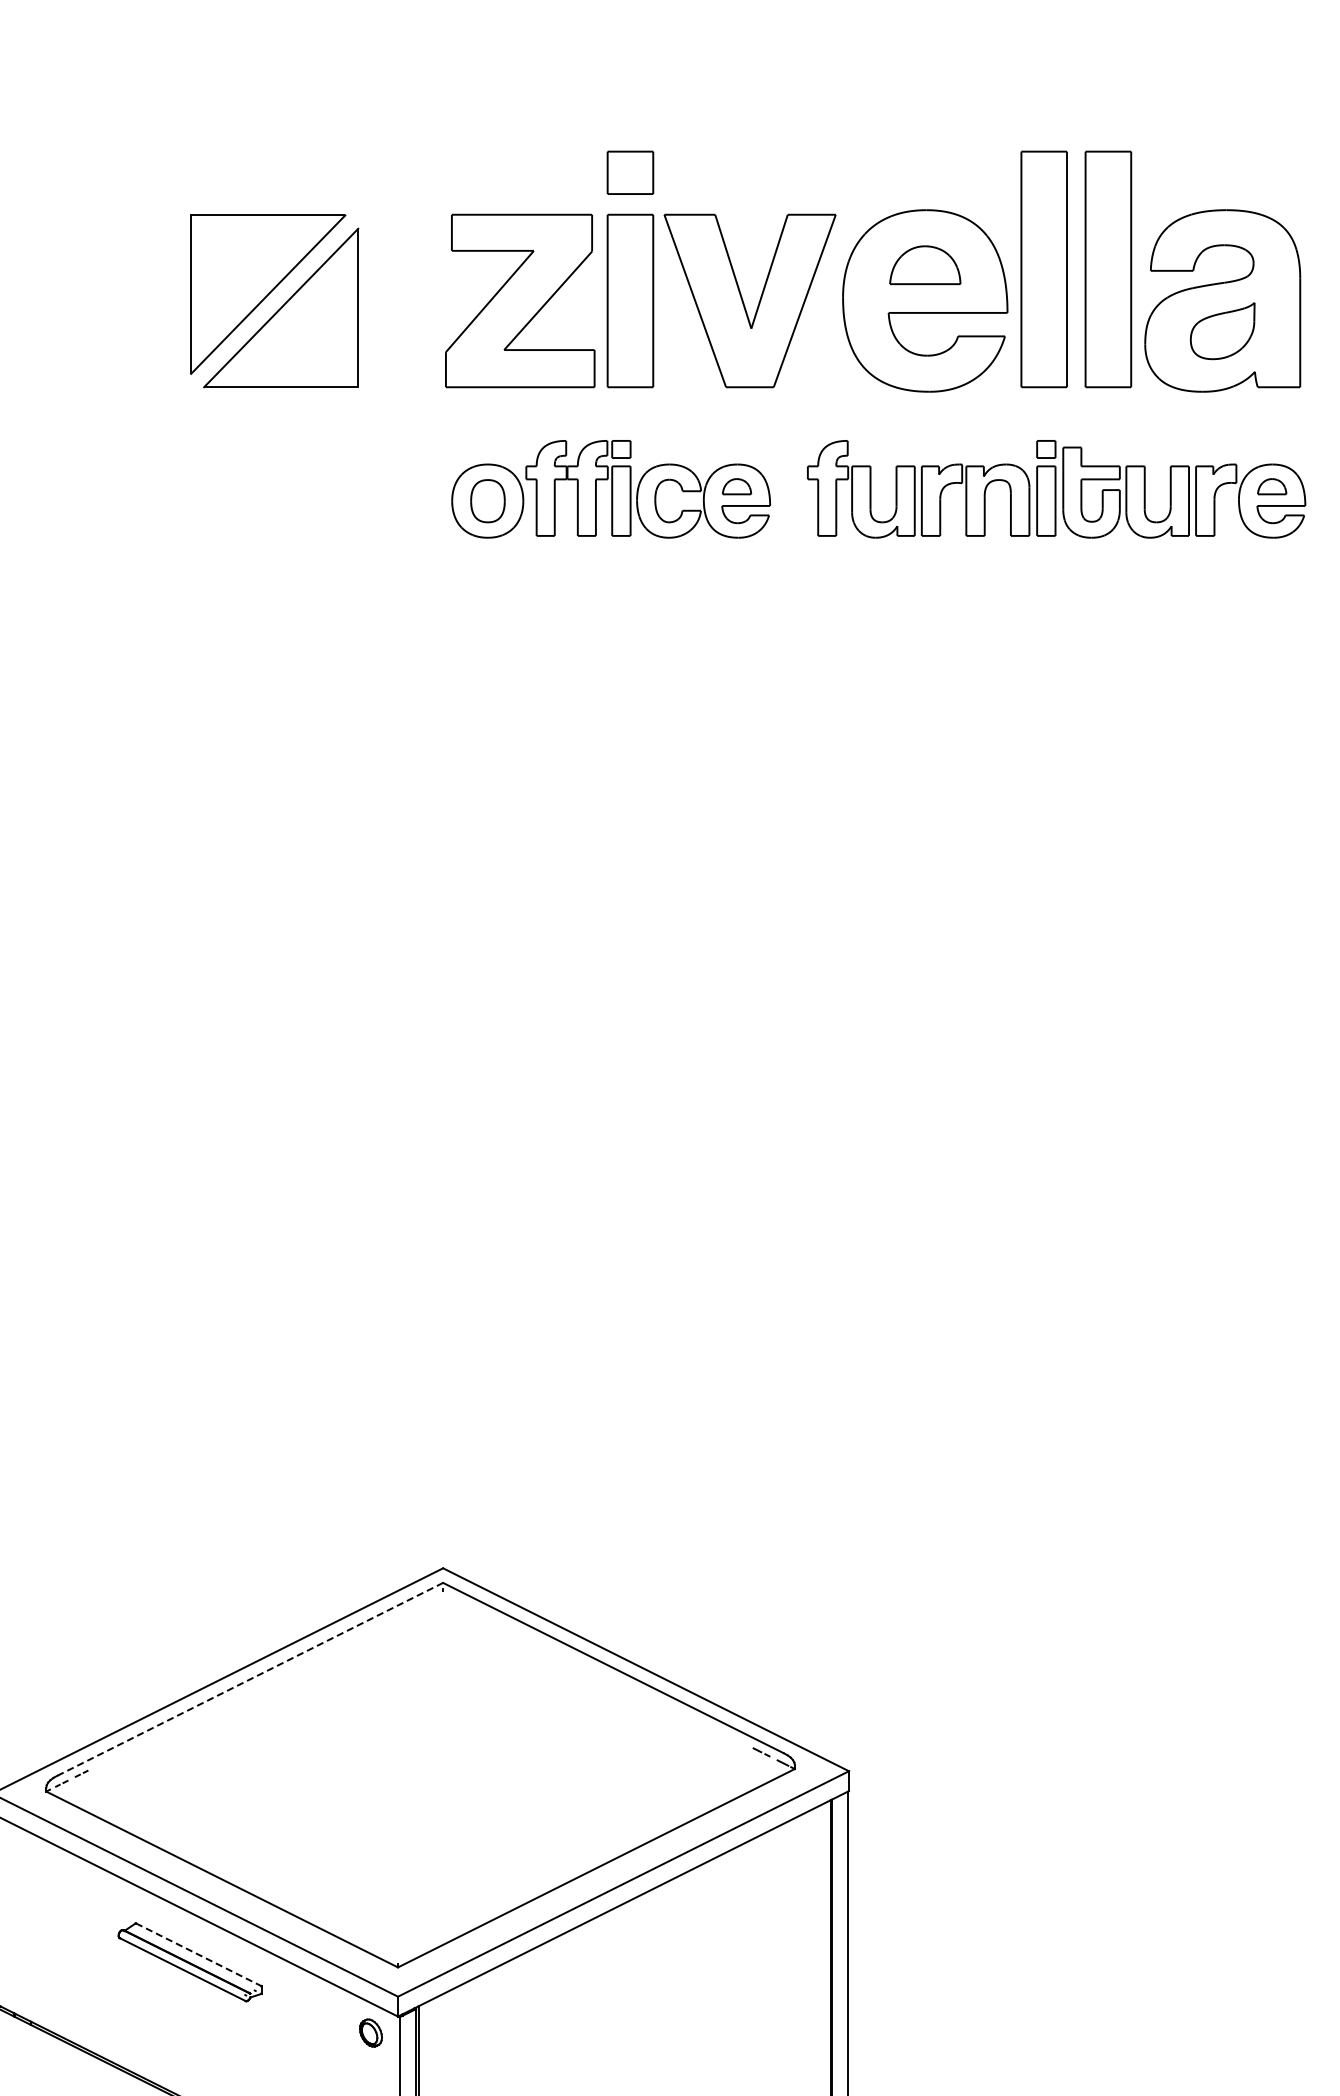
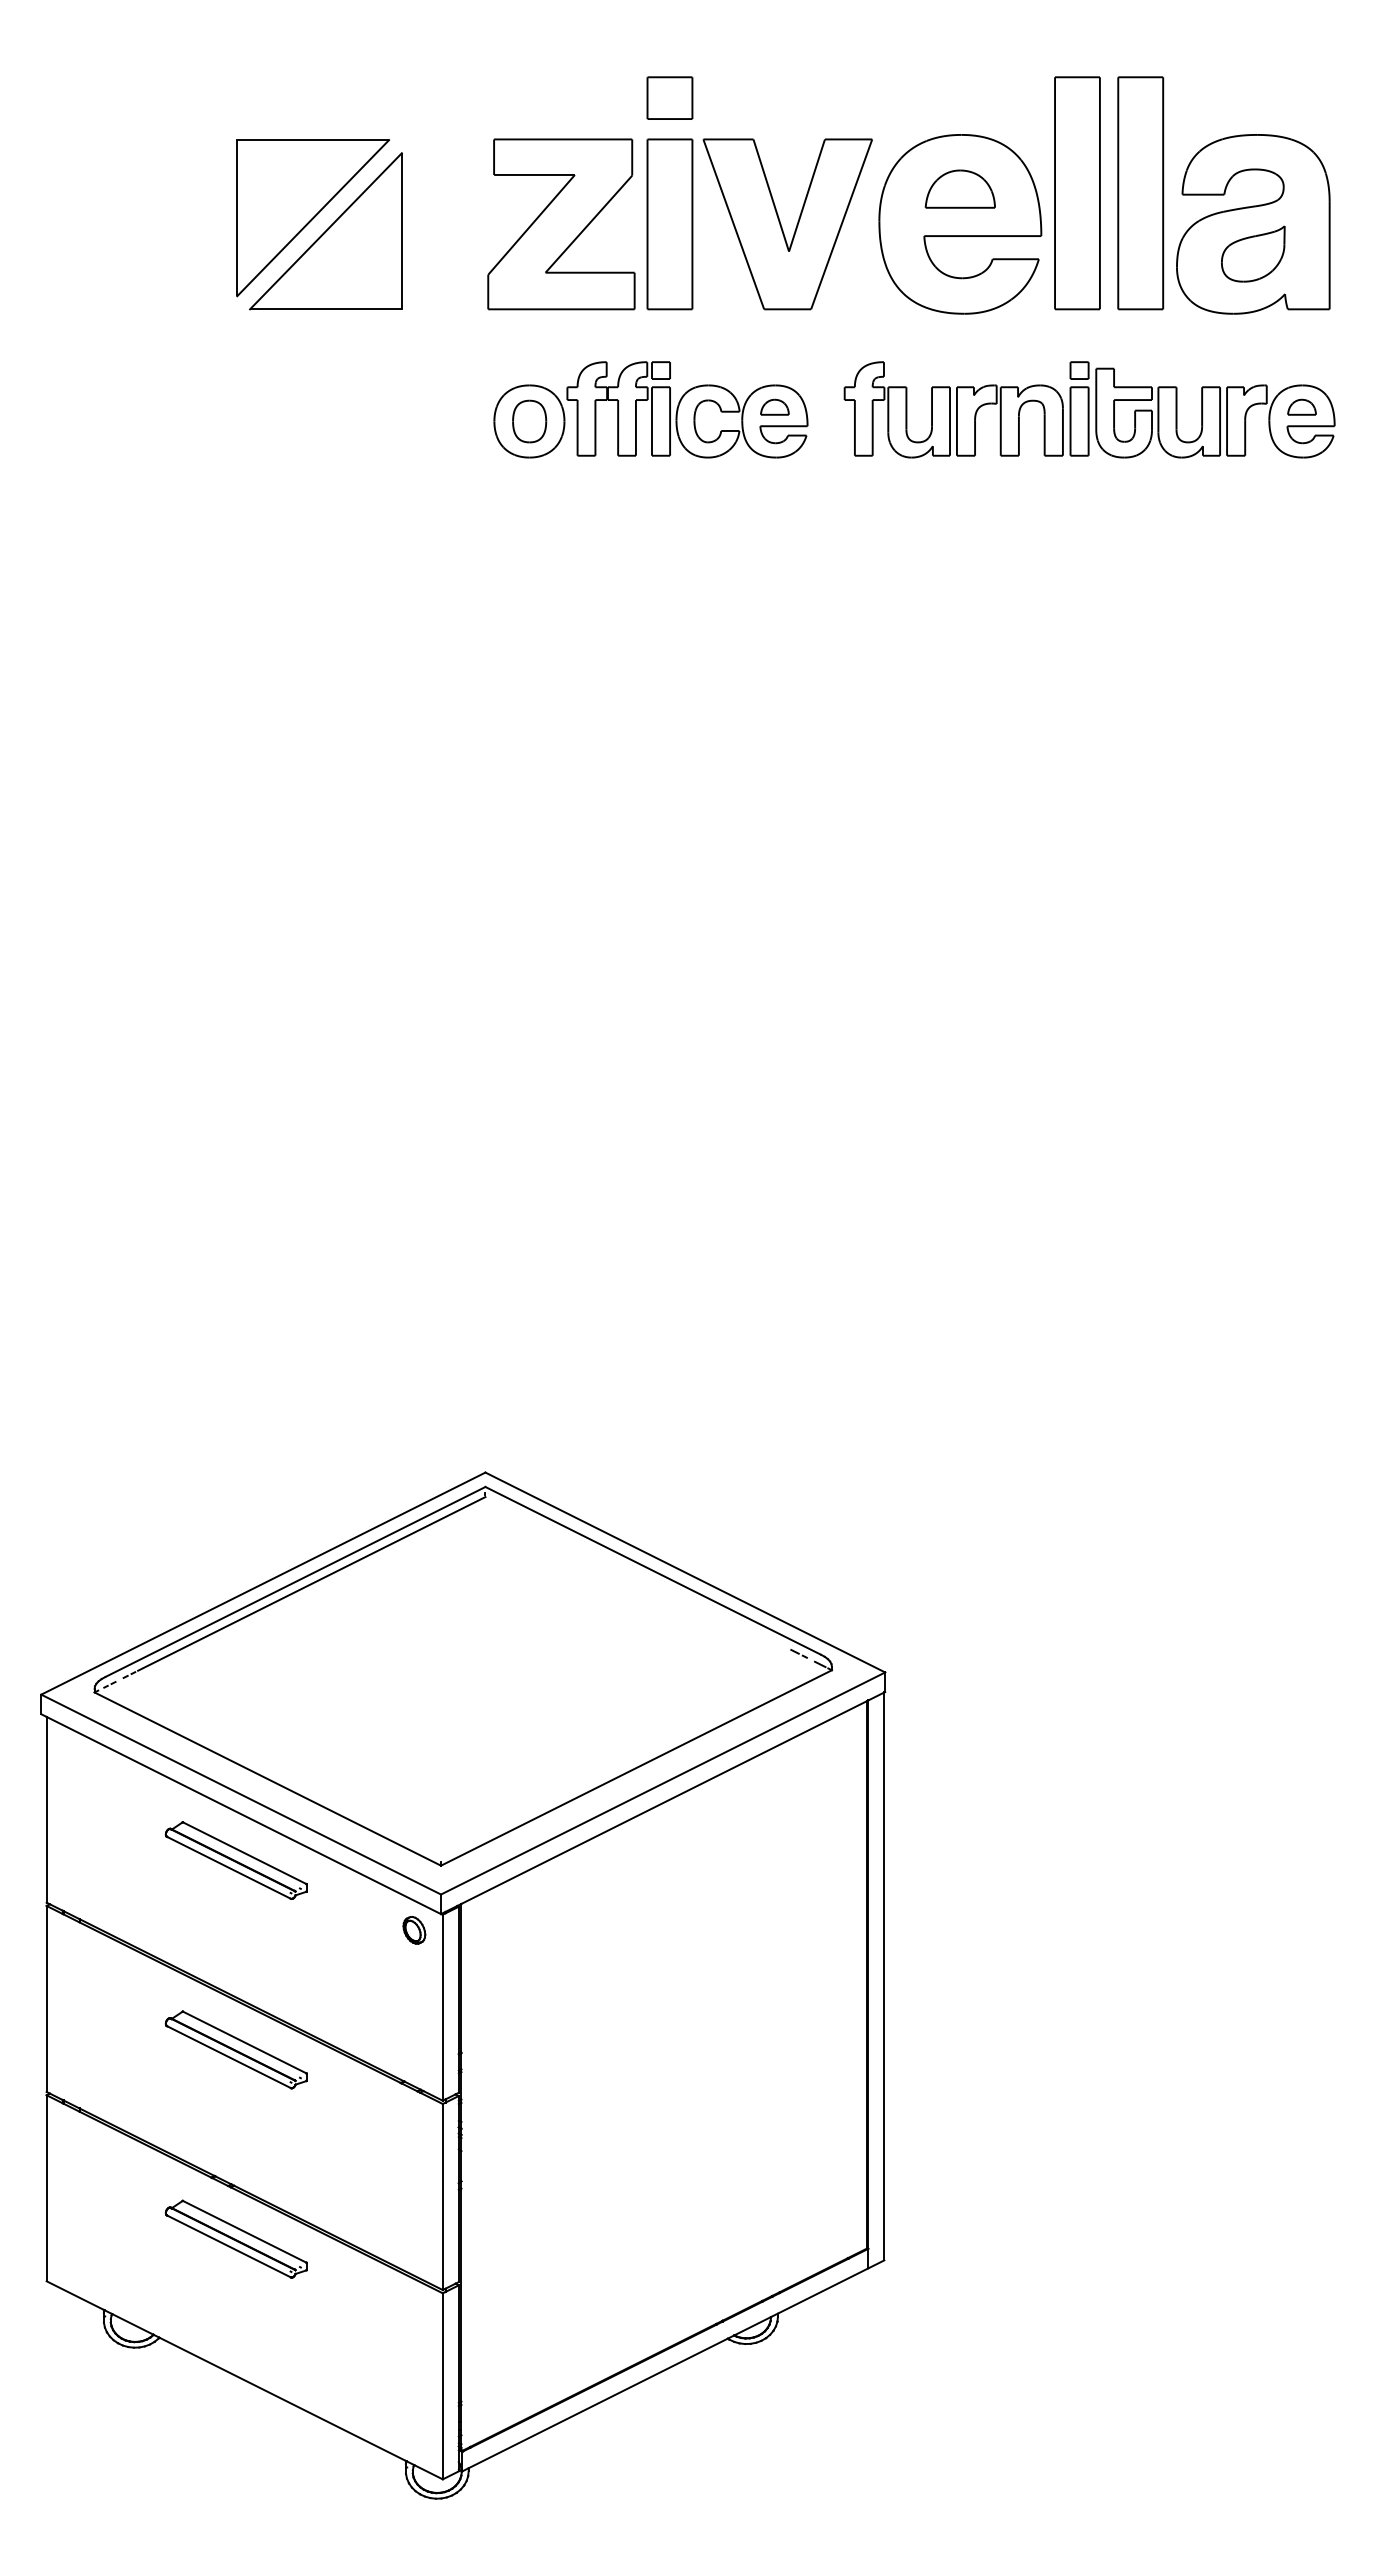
line: (250, 1678) -> (295, 1581), dashed -> solid
line: (266, 1680) -> (311, 1583), added
line: (199, 1955) -> (245, 1853), dashed -> solid

